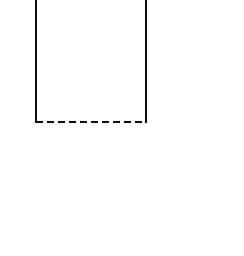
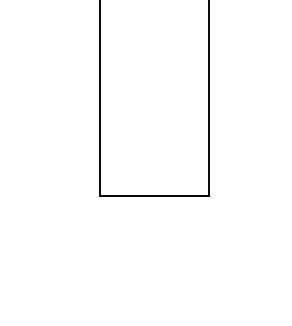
line: (90, 122) -> (154, 195), dashed -> solid

